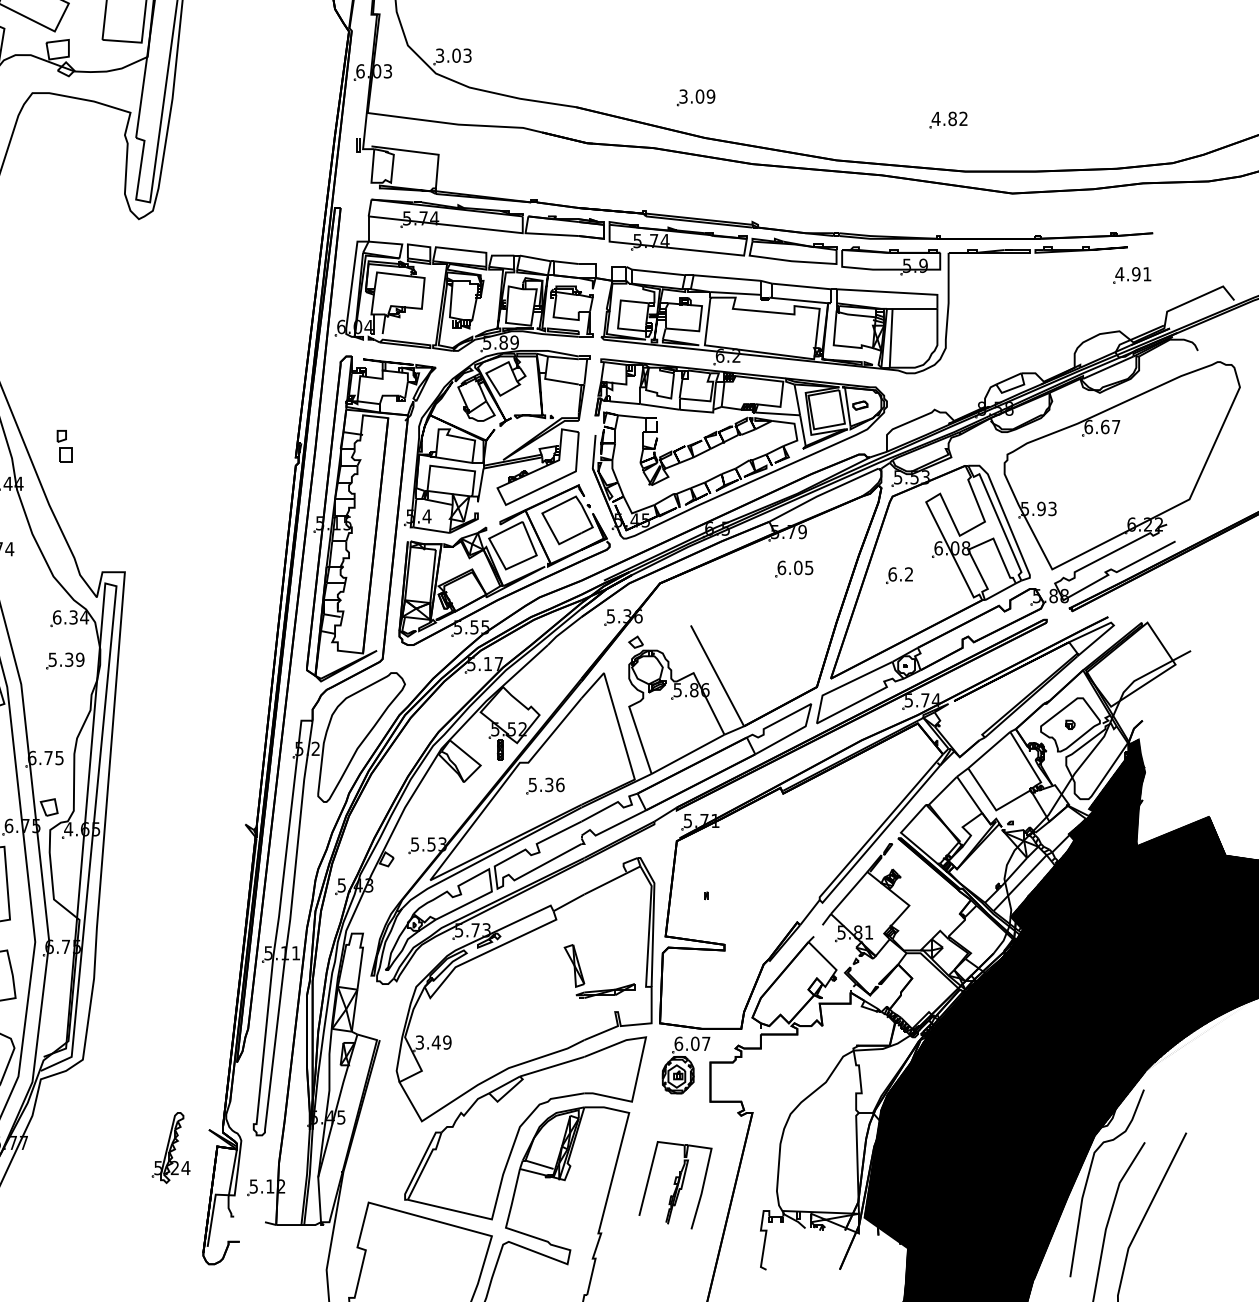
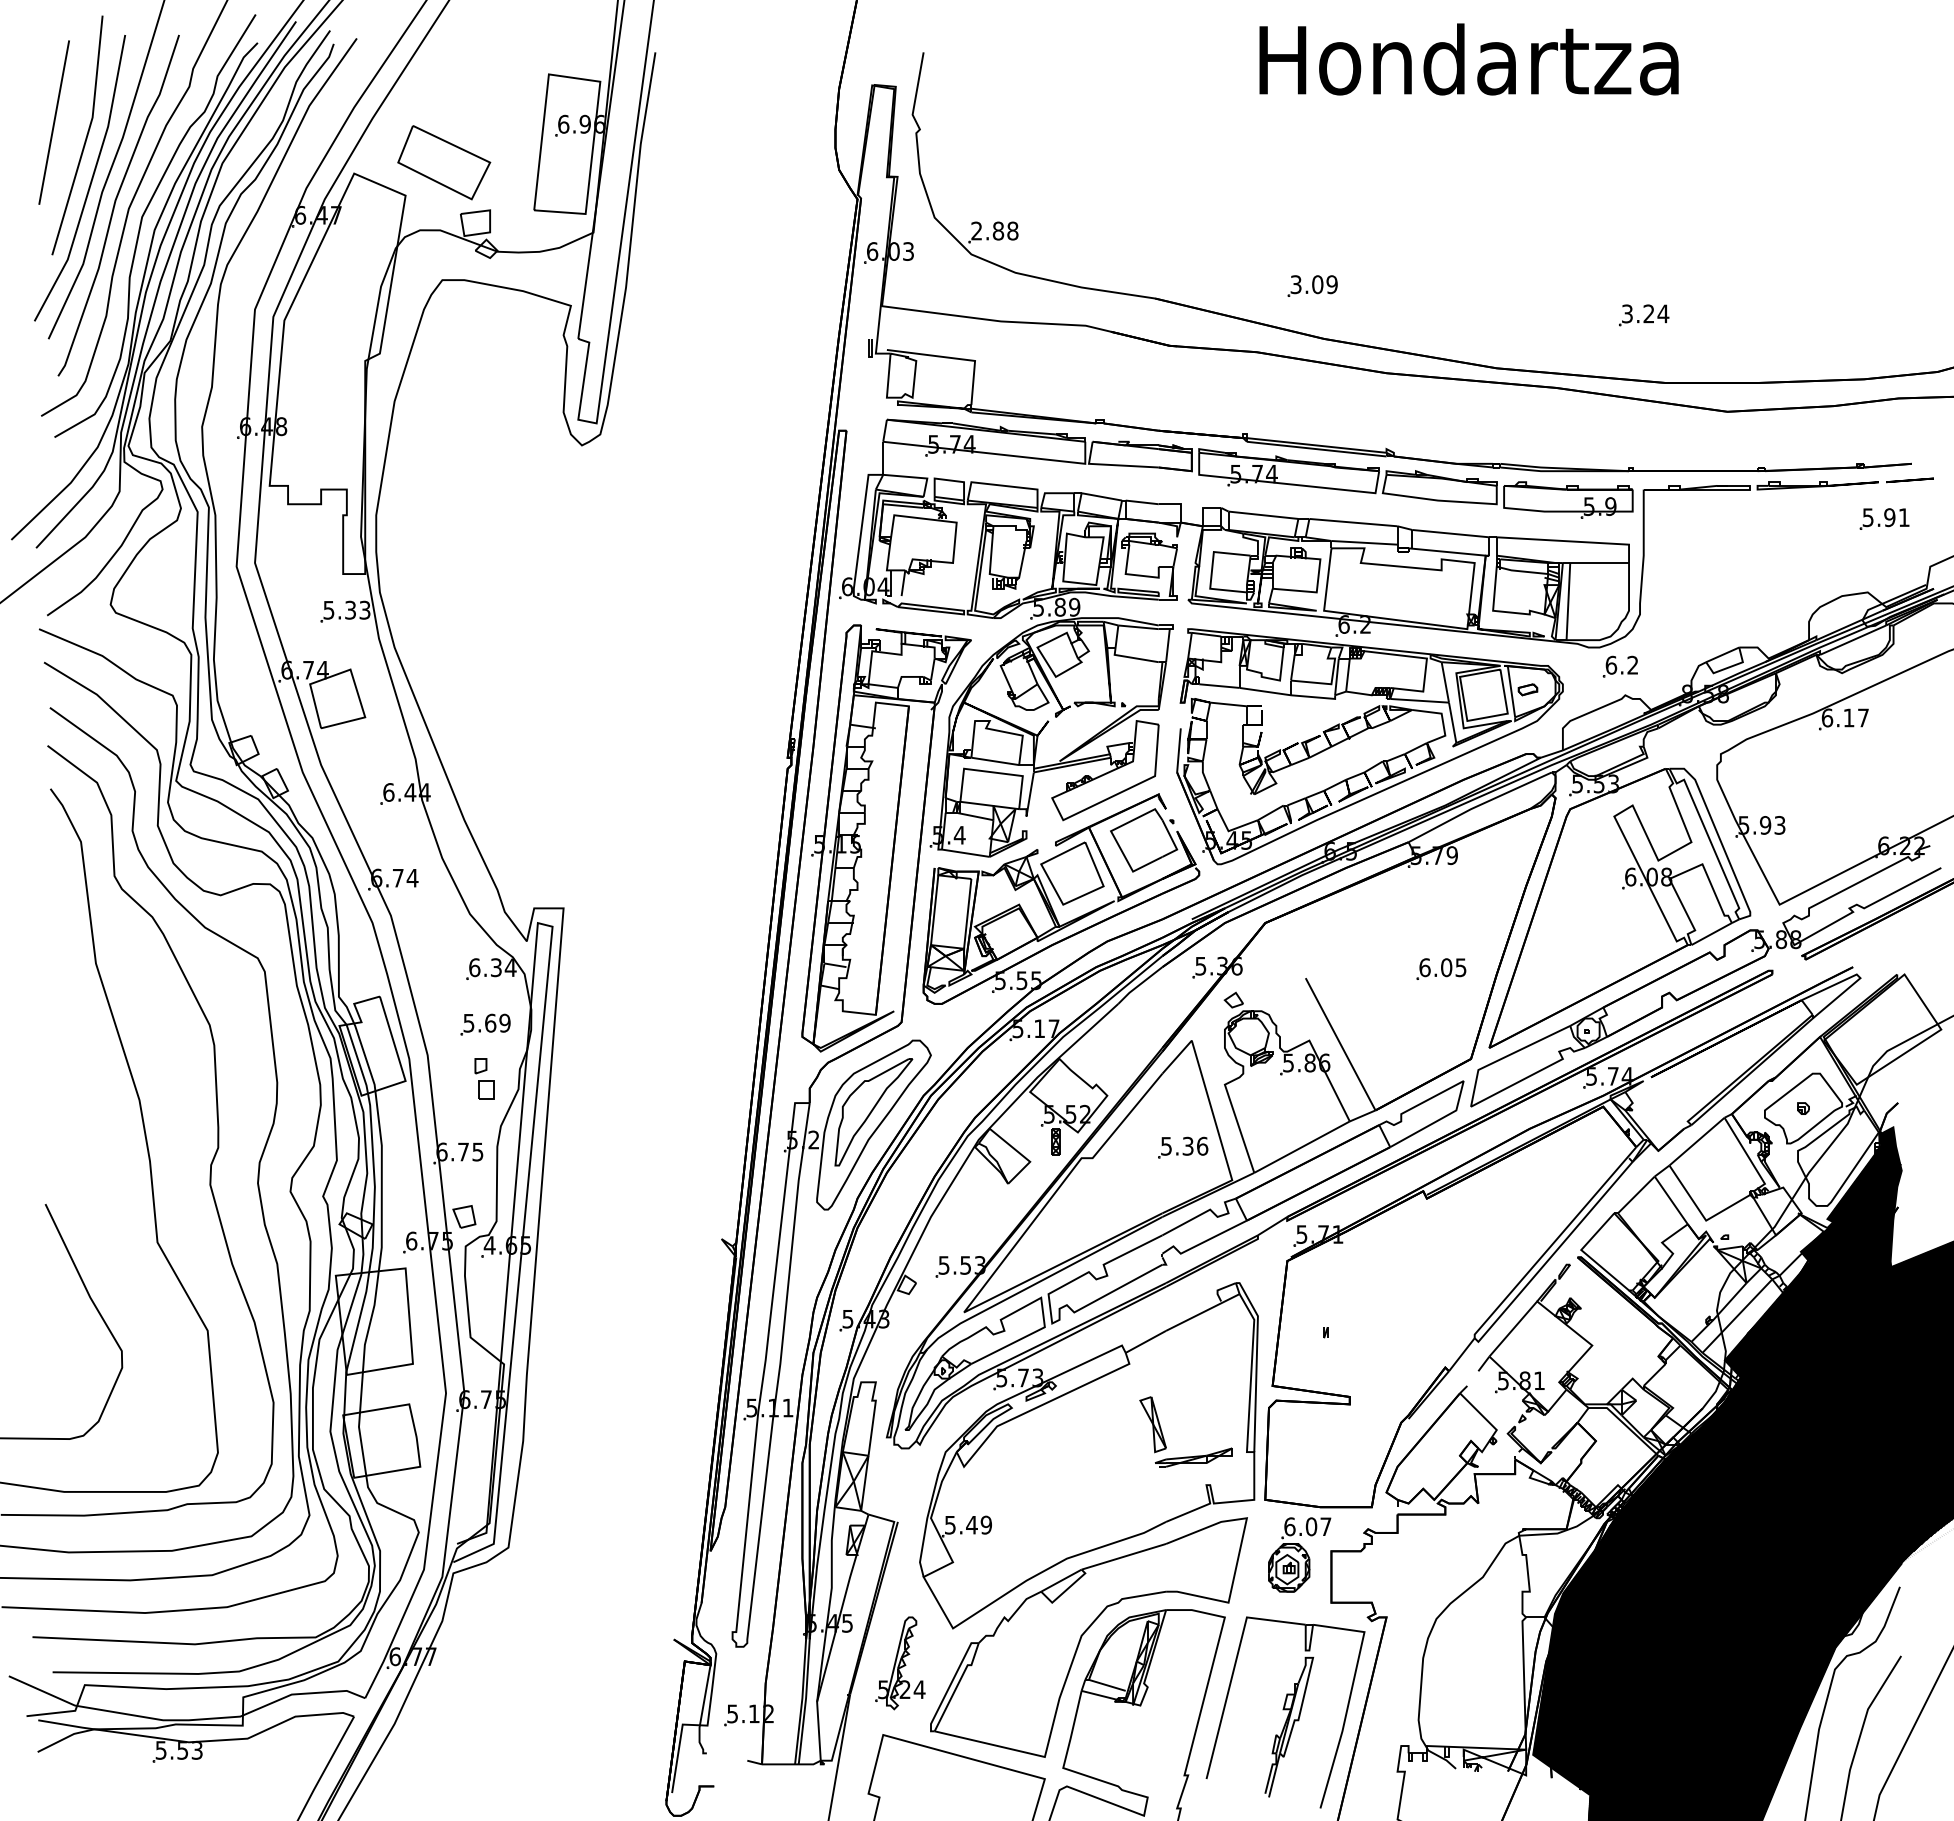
text: (453, 55) -> (994, 230), 3.03 -> 2.88
text: (949, 118) -> (1645, 313), 4.82 -> 3.24
line: (1151, 245) -> (1909, 480), added
text: (1120, 274) -> (1868, 517), 4.91 -> 5.91
text: (1104, 426) -> (1848, 717), 6.67 -> 6.17
part: (64, 445) -> (484, 1078), moved
part: (794, 568) -> (1441, 968), moved
part: (898, 575) -> (1619, 666), moved
text: (69, 659) -> (490, 1022), 5.39 -> 5.69
part: (361, 727) -> (873, 1112), added
part: (545, 785) -> (1183, 1147), moved
text: (419, 1042) -> (950, 1524), 3.49 -> 5.49
part: (171, 1148) -> (900, 1663), moved
part: (675, 1185) -> (1285, 1712), size x1.67

